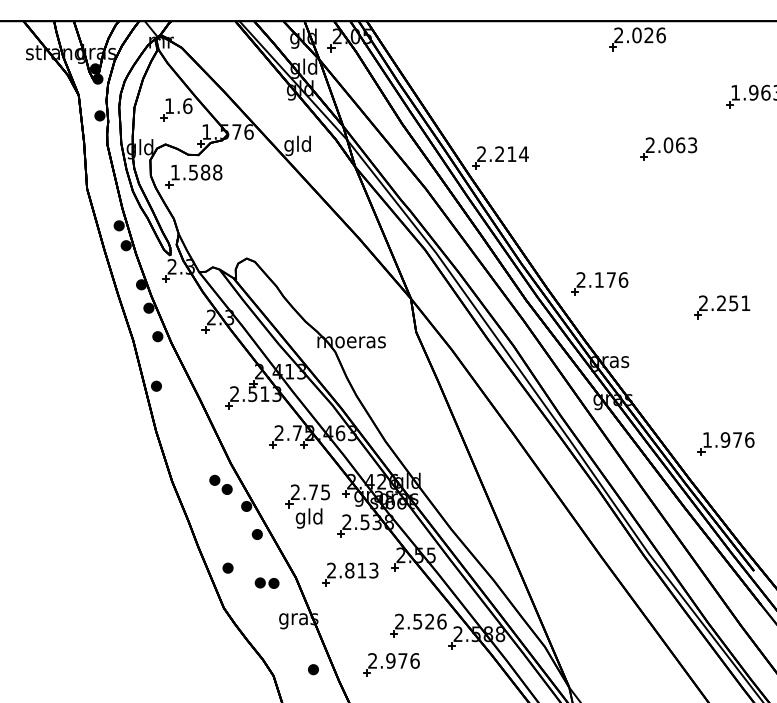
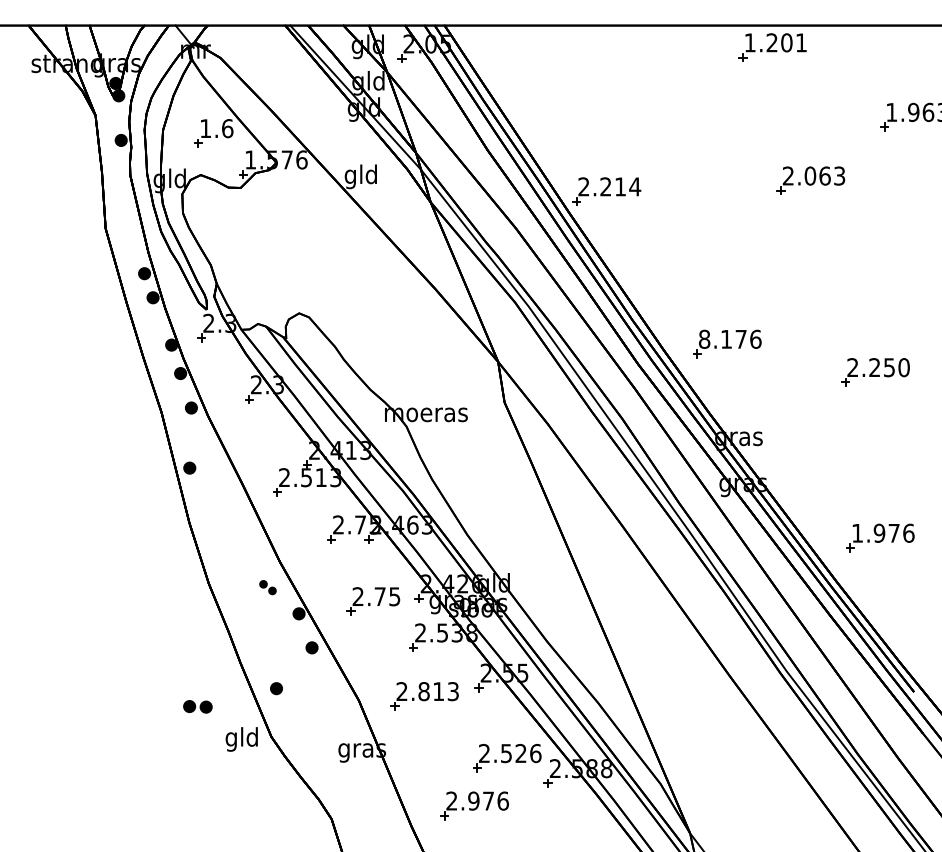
text: (639, 35) -> (775, 42), 2.026 -> 1.201
part: (194, 176) -> (235, 213), removed
text: (581, 279) -> (704, 338), 2.176 -> 8.176
text: (745, 303) -> (903, 367), 2.251 -> 2.250
part: (220, 484) -> (267, 587), size x0.6
text: (308, 518) -> (241, 739), moved
part: (266, 582) -> (197, 706), moved
part: (313, 669) -> (379, 811), removed

